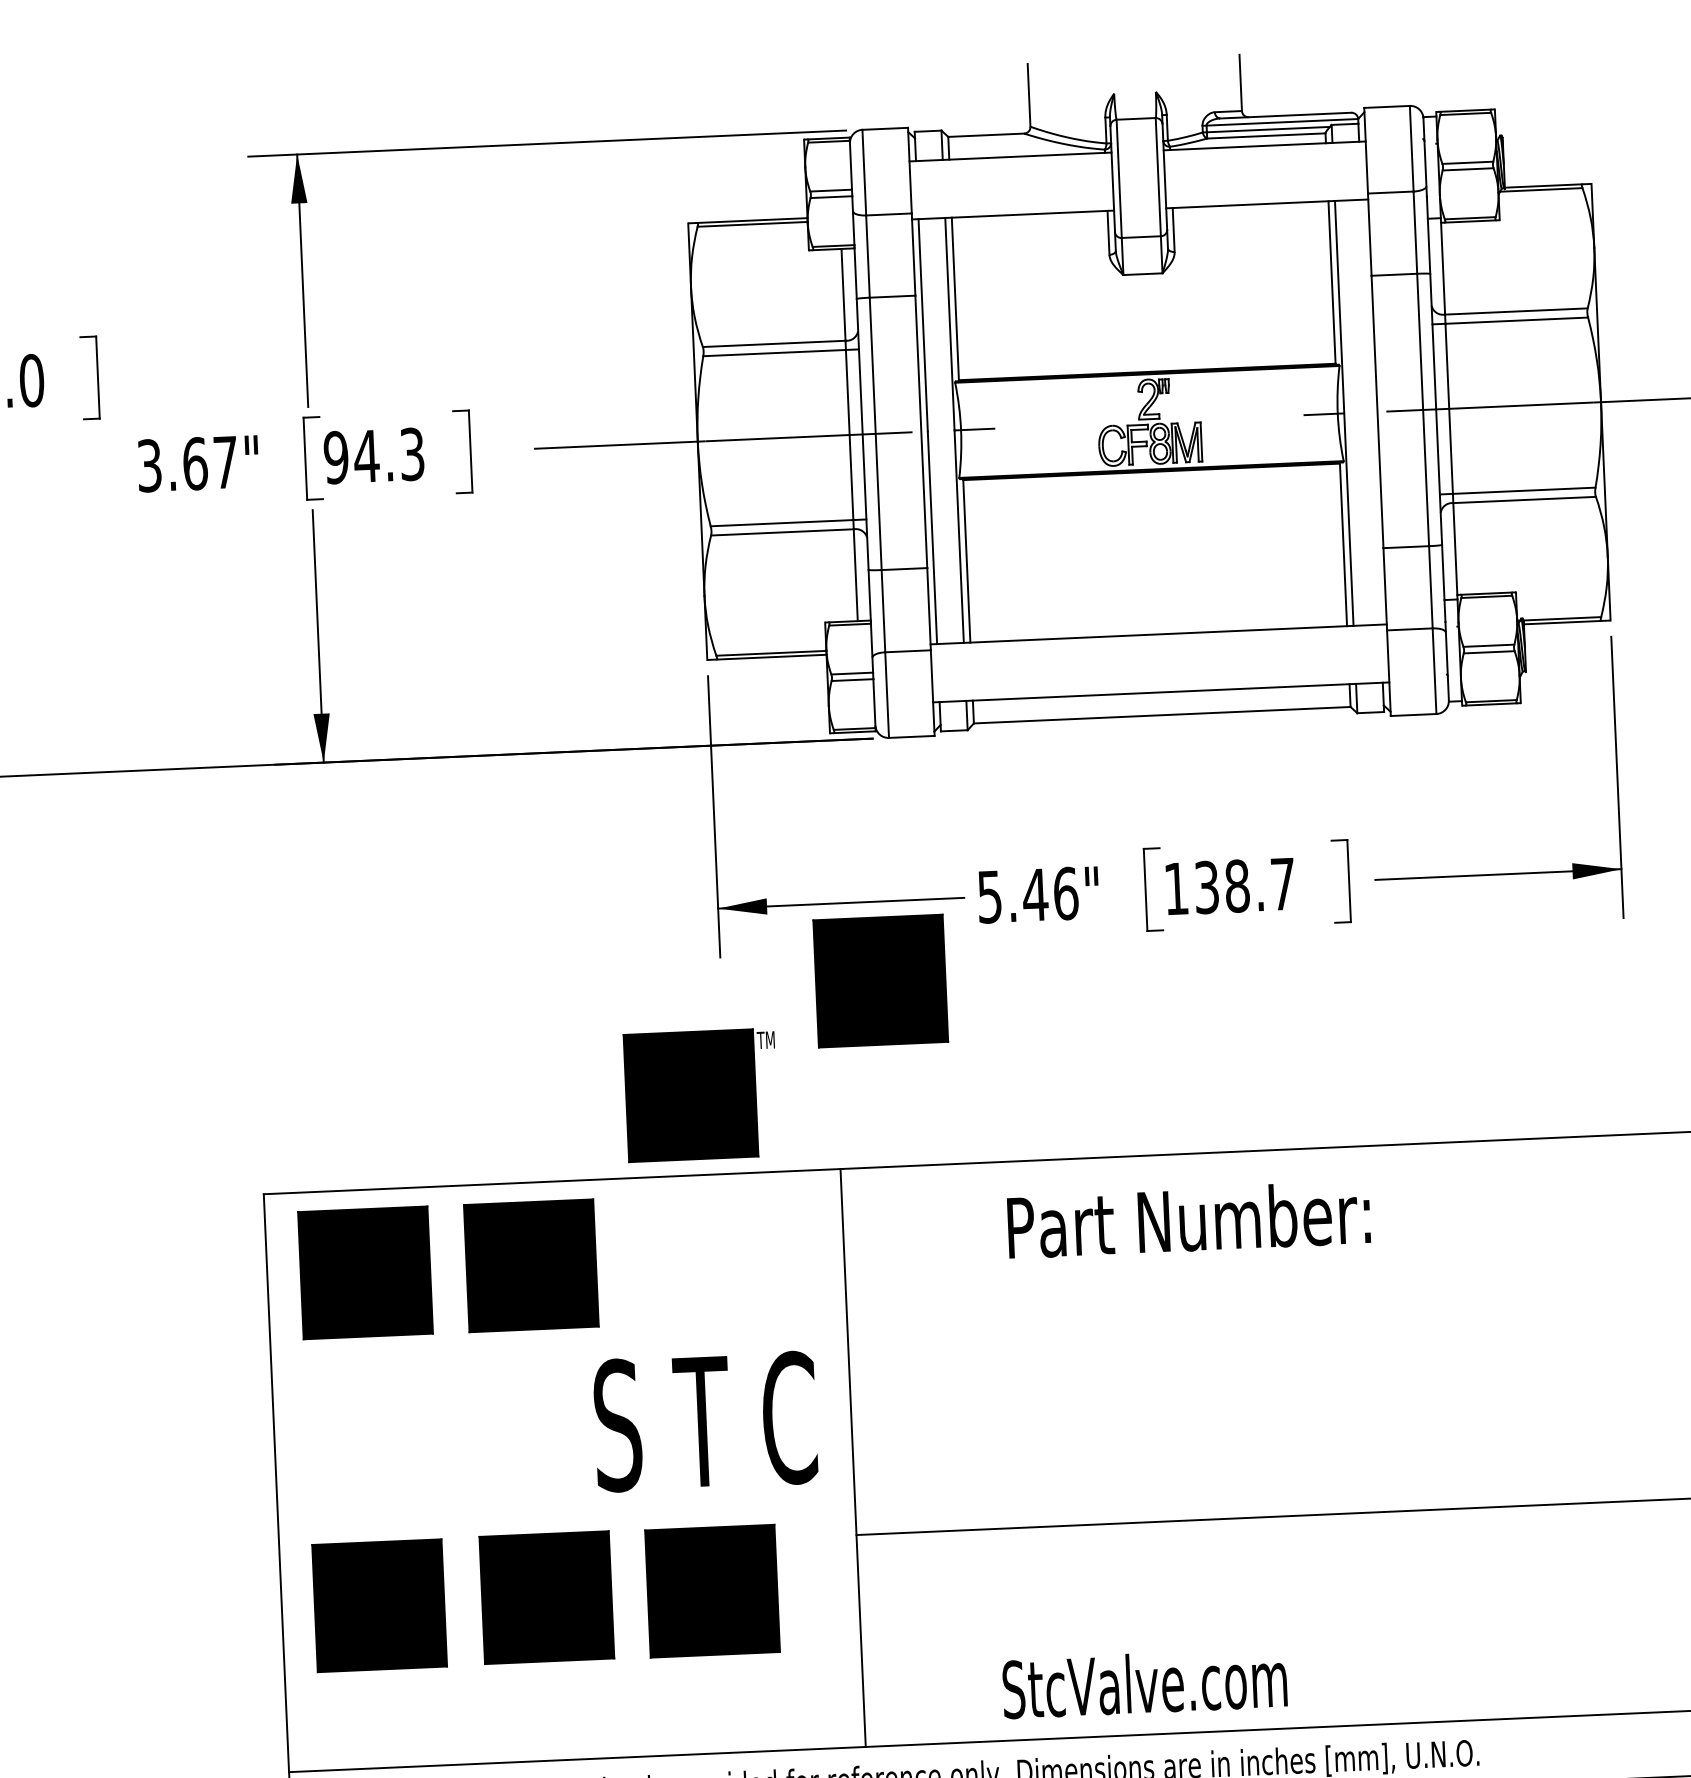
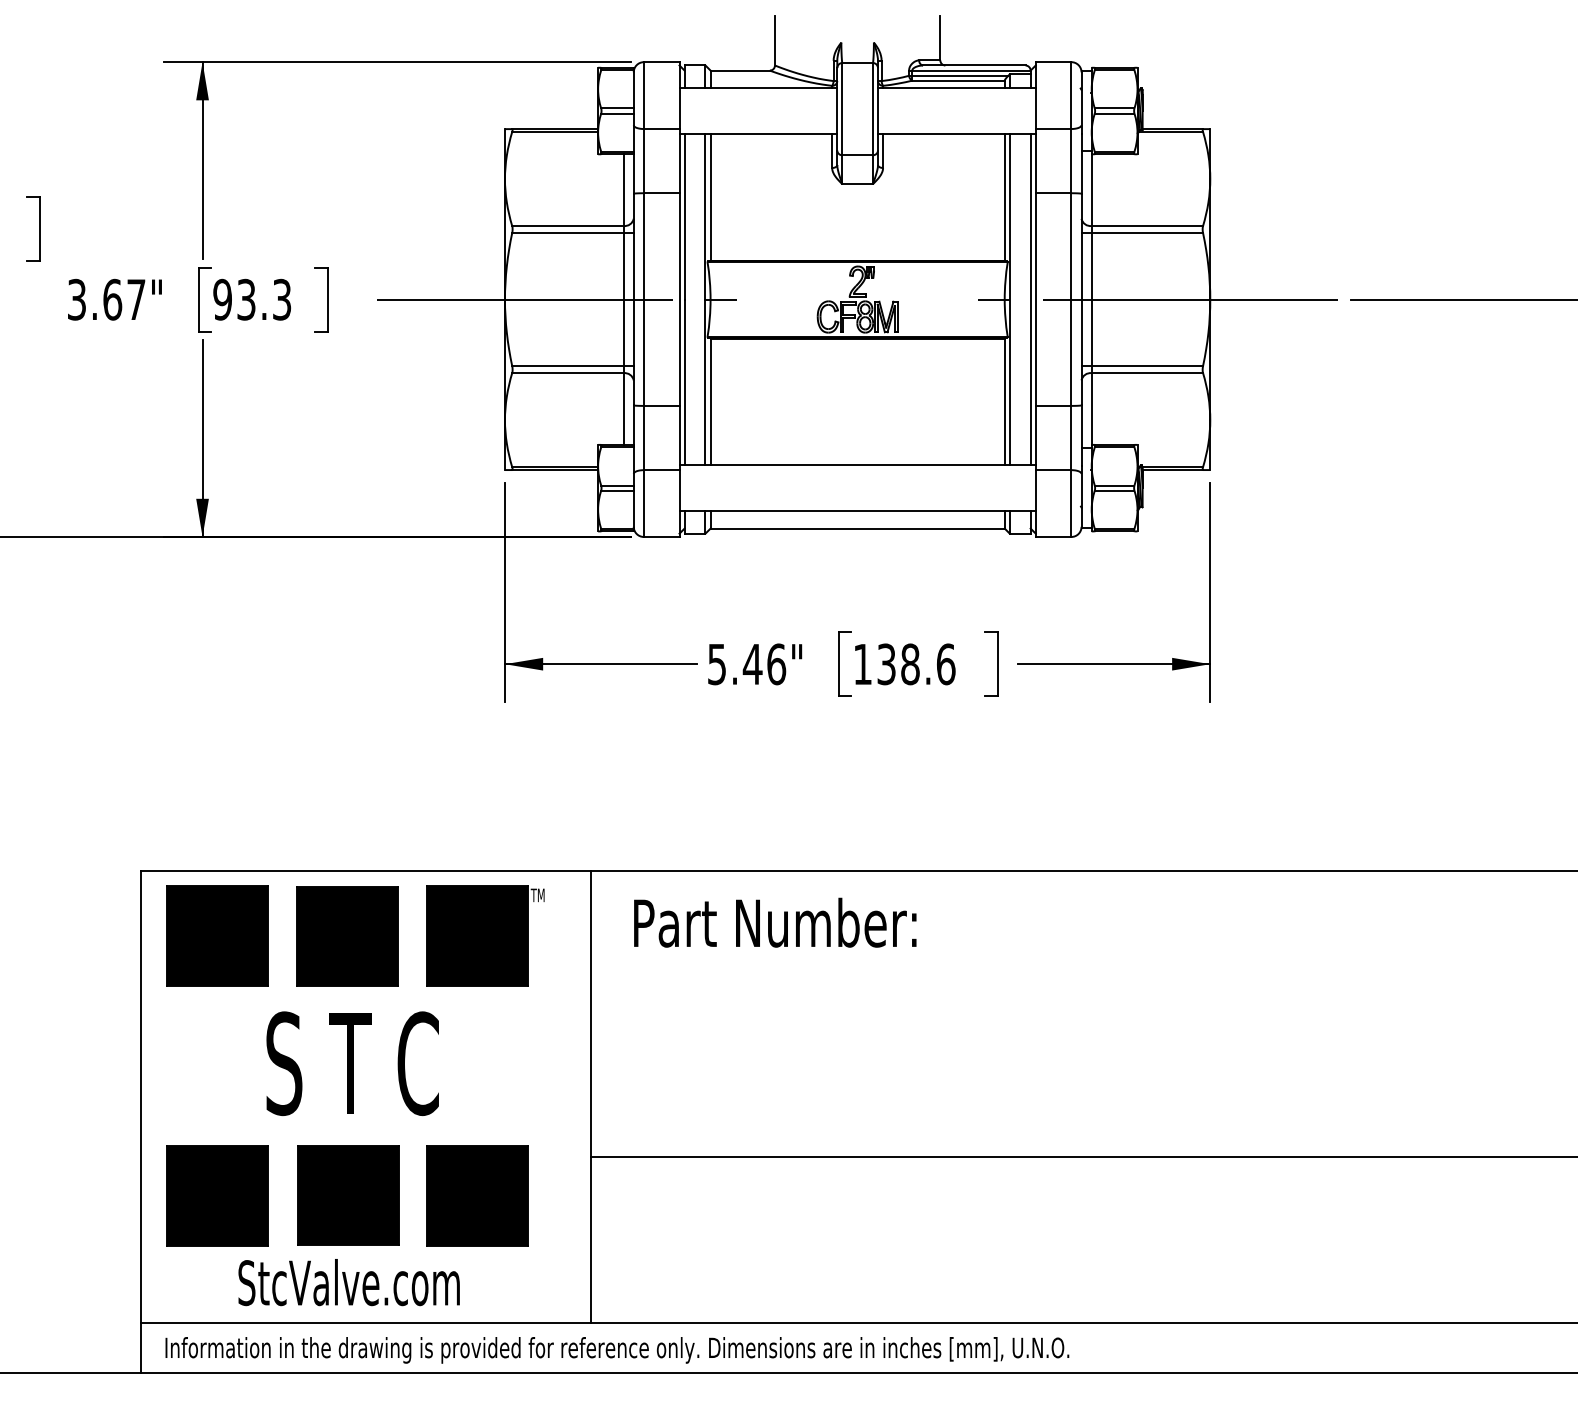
line: (1370, 412) -> (1030, 299), added
text: (366, 455) -> (246, 299), 94.3 -> 93.3
text: (1283, 884) -> (946, 664), 138.7 -> 138.6
part: (881, 981) -> (629, 726), removed
part: (701, 1094) -> (485, 935), moved
text: (1189, 1219) -> (775, 922), moved
text: (705, 1421) -> (352, 1063), moved
text: (1144, 1683) -> (348, 1282), moved

